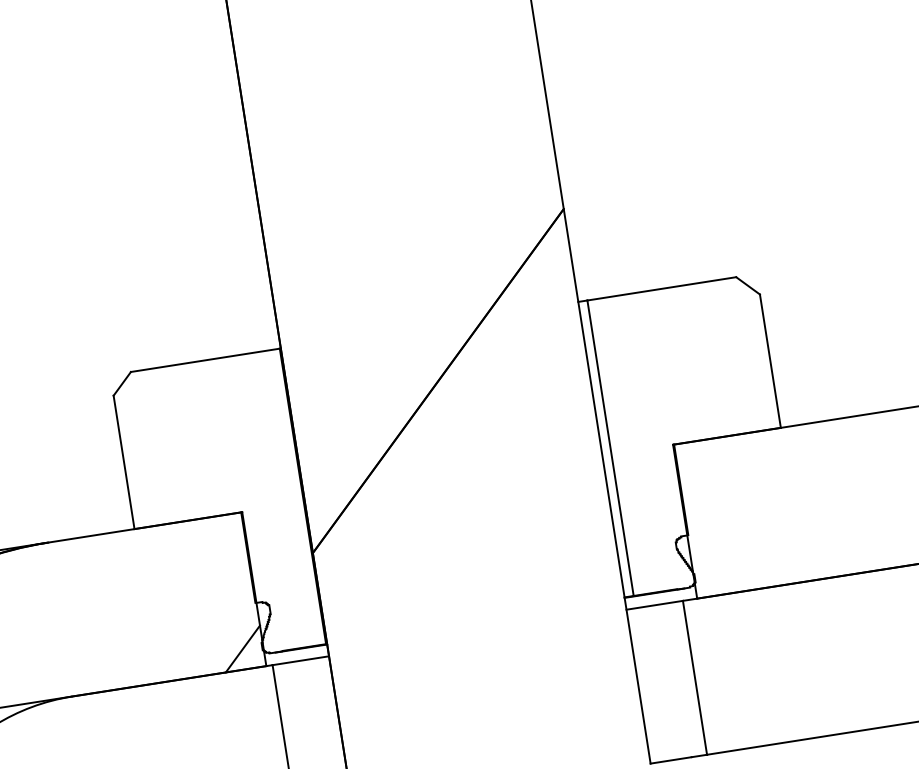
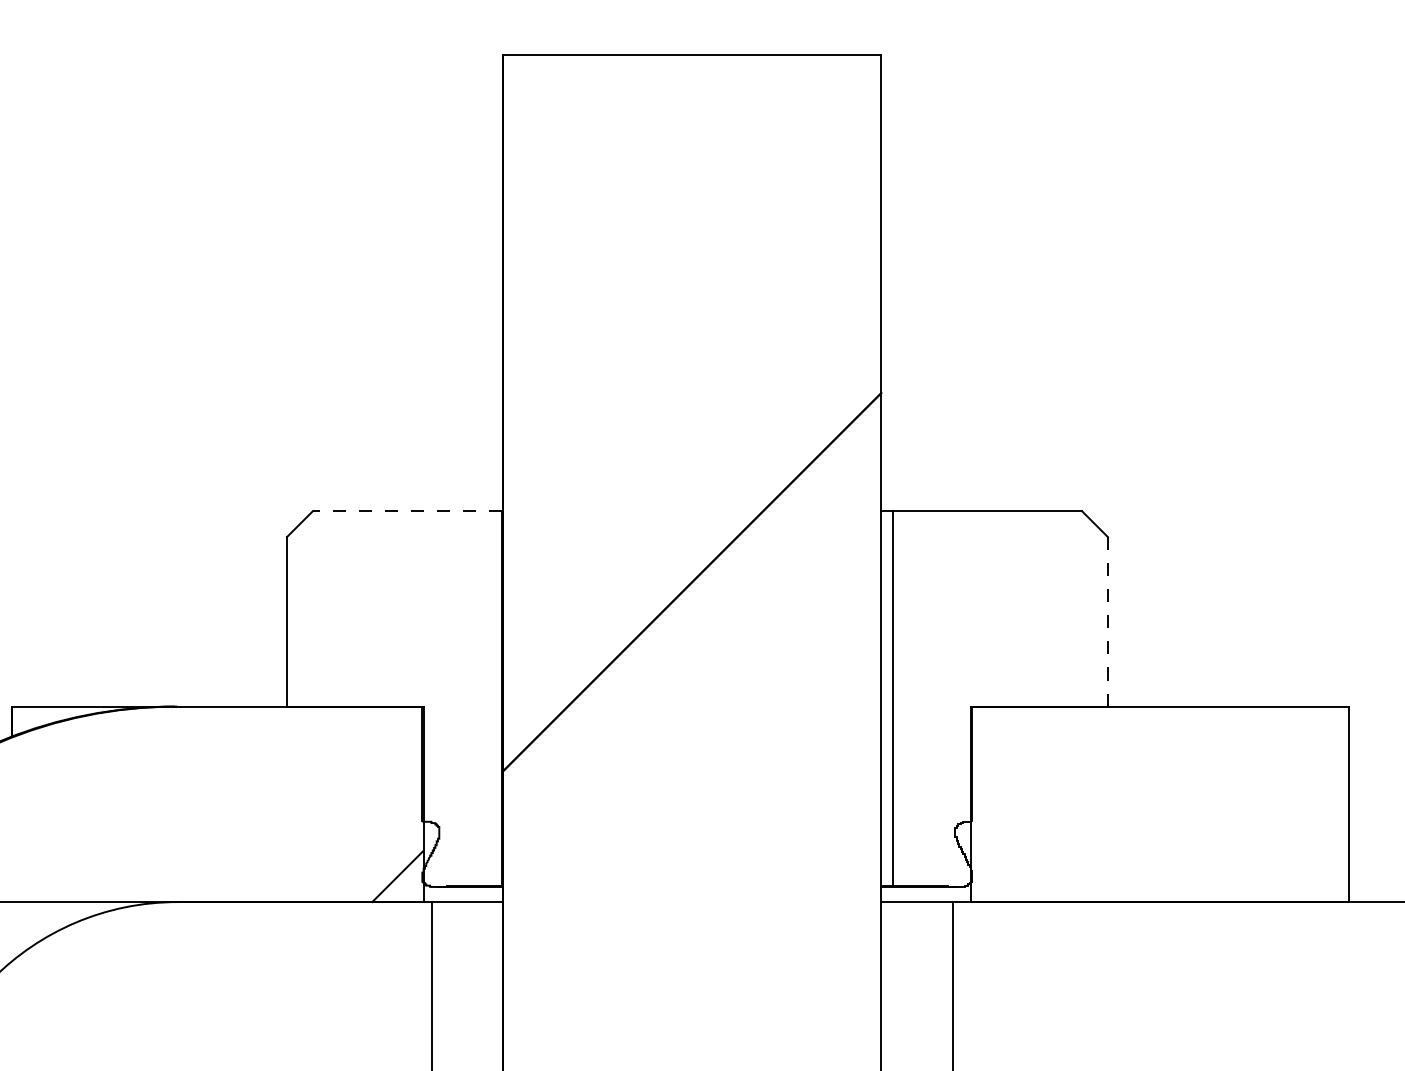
line: (205, 360) -> (407, 511), solid -> dashed
line: (769, 360) -> (1107, 621), solid -> dashed

